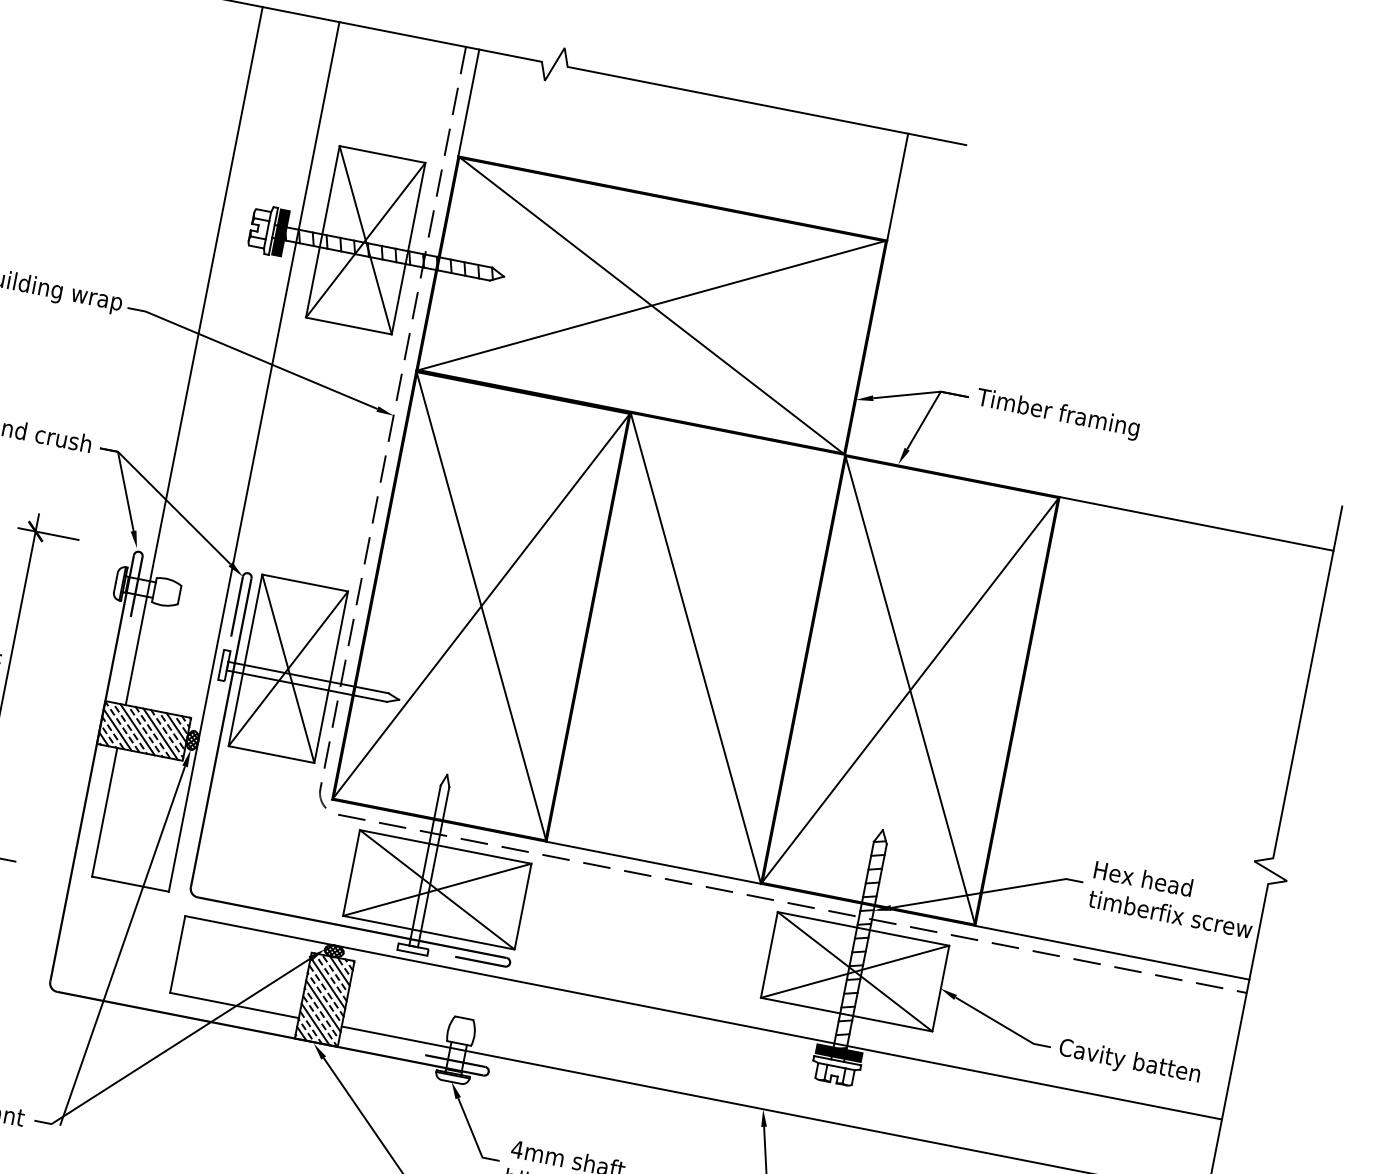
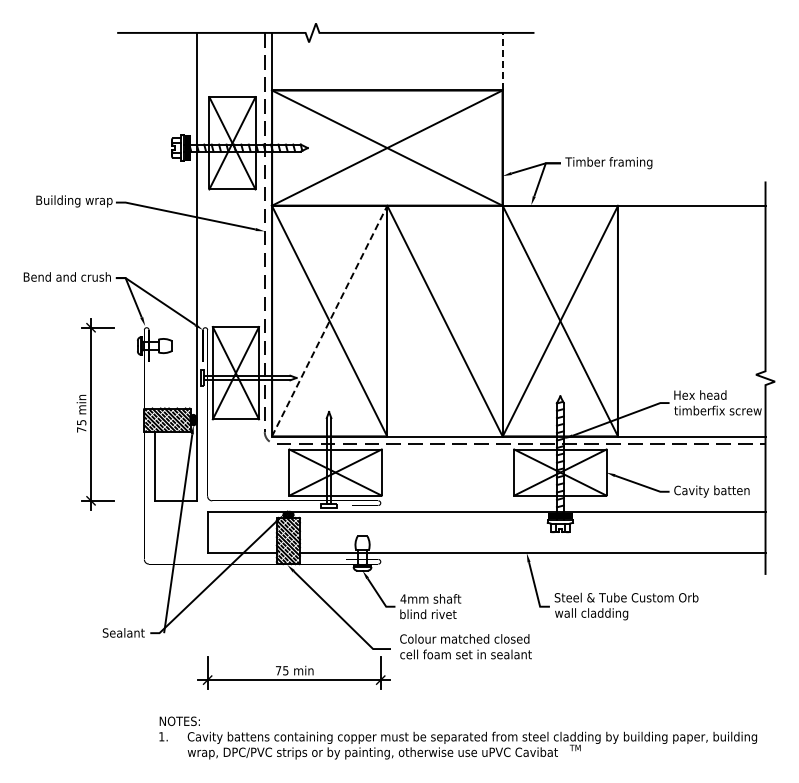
line: (897, 186) -> (502, 61), solid -> dashed
line: (194, 355) -> (155, 220), removed
line: (481, 604) -> (329, 320), solid -> dashed

